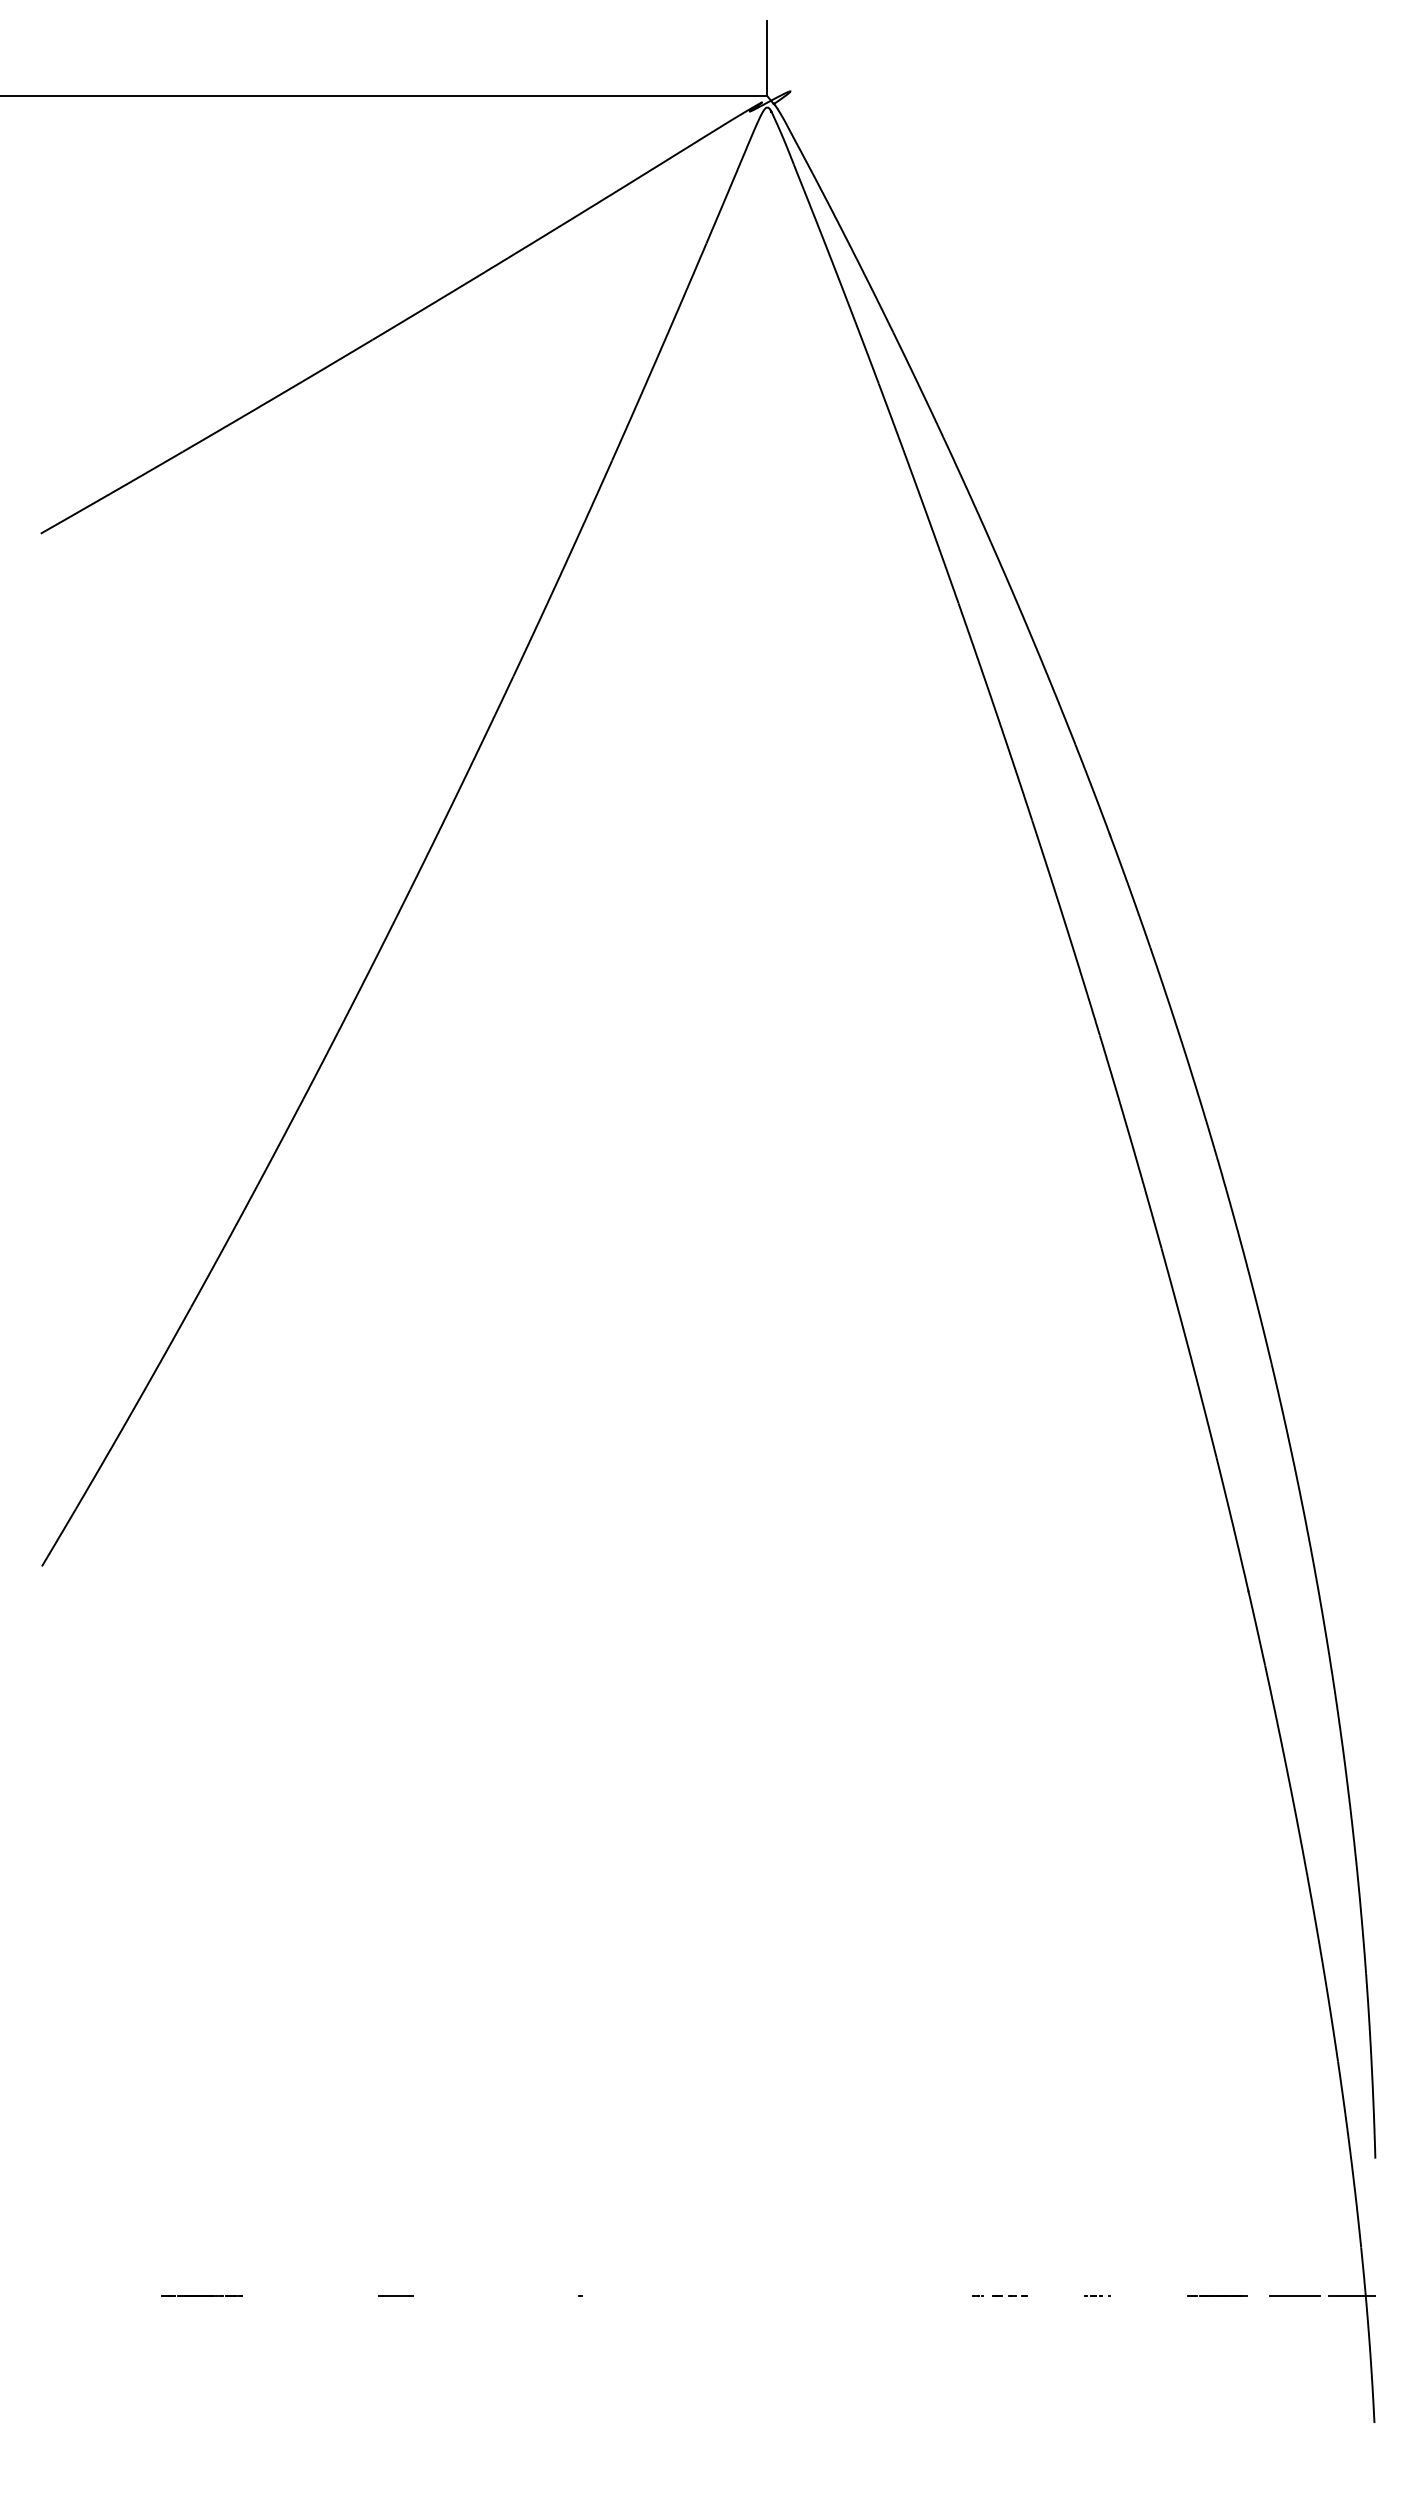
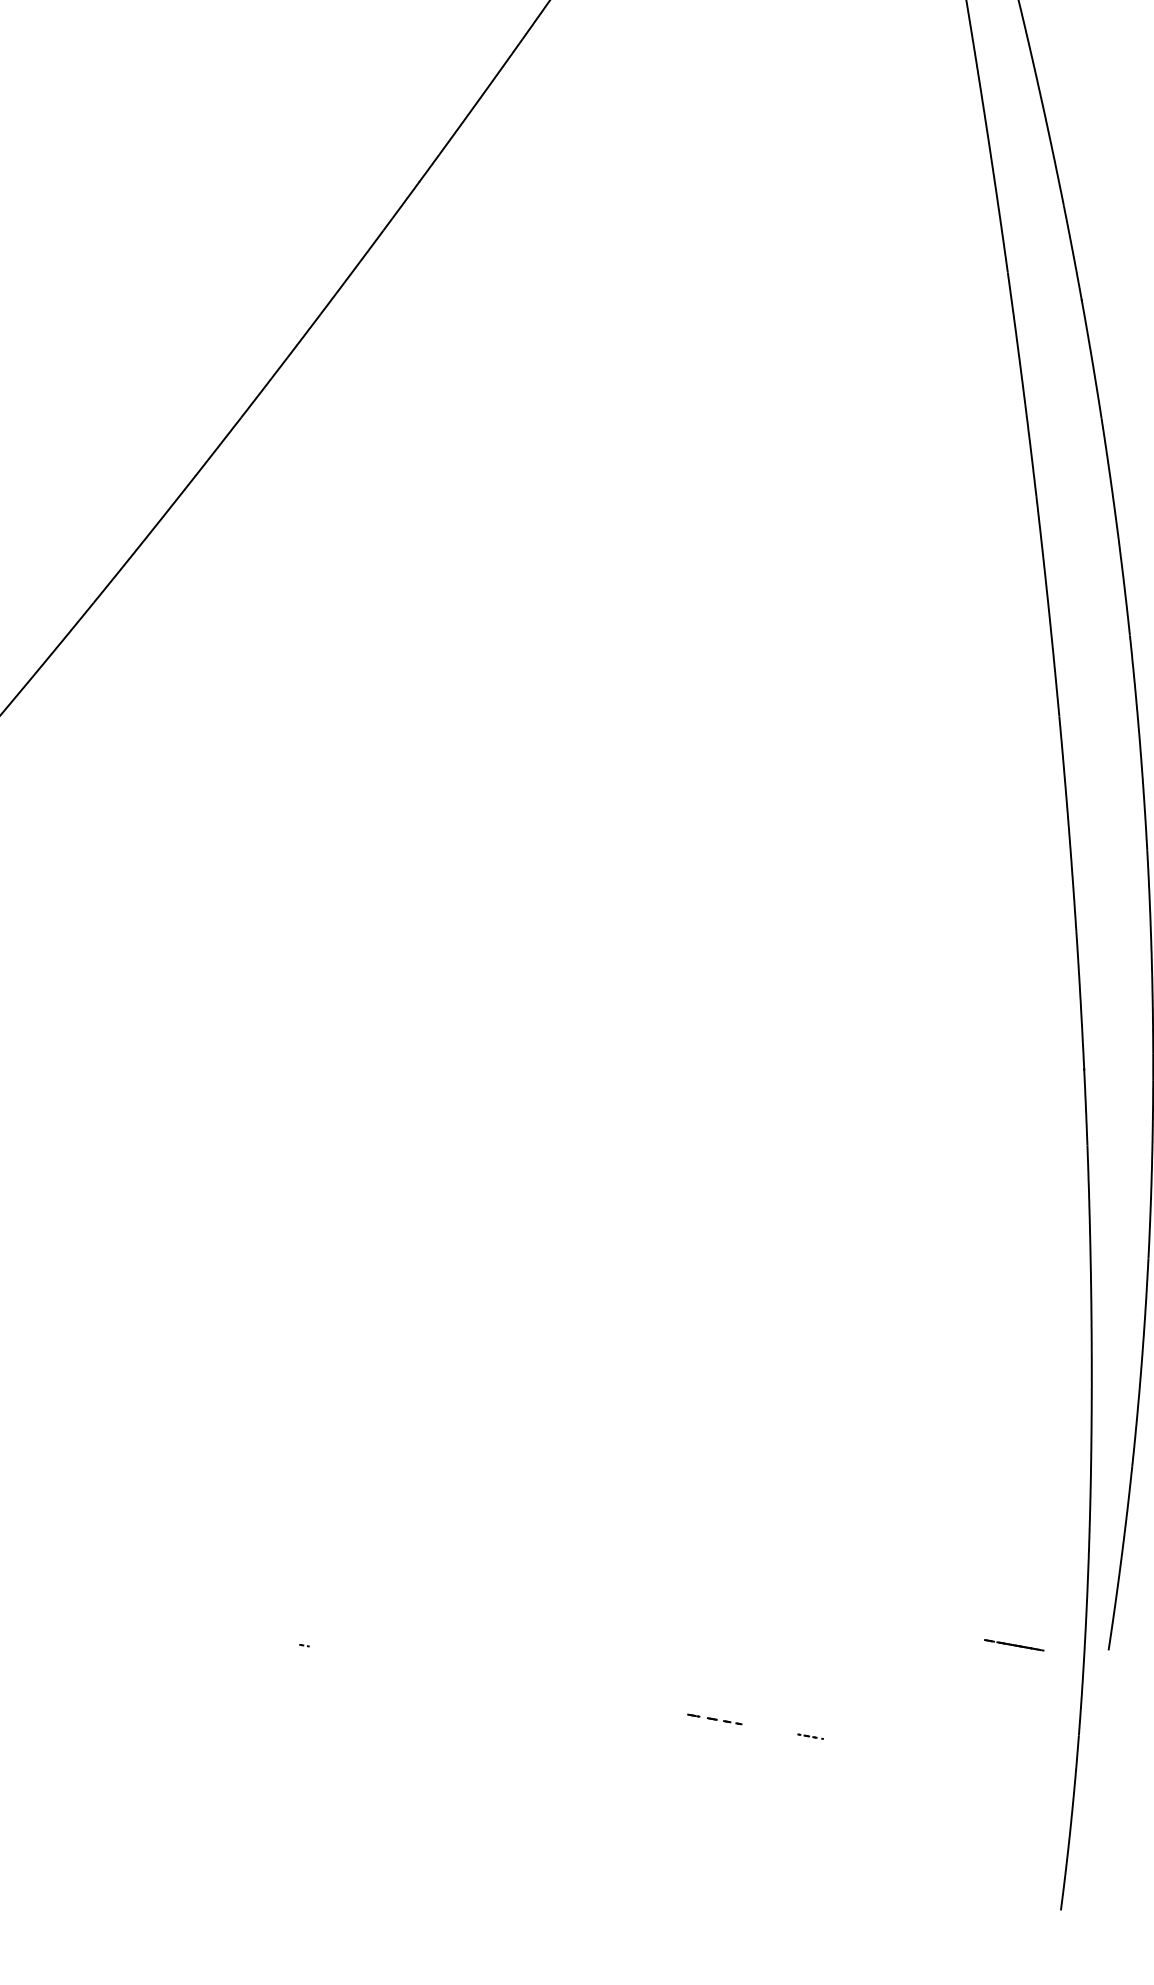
line: (1217, 2295) -> (1014, 1644), moved
line: (1294, 2295) -> (1004, 1770), removed
line: (395, 2296) -> (119, 1612), removed
line: (1351, 2296) -> (1060, 1781), removed

